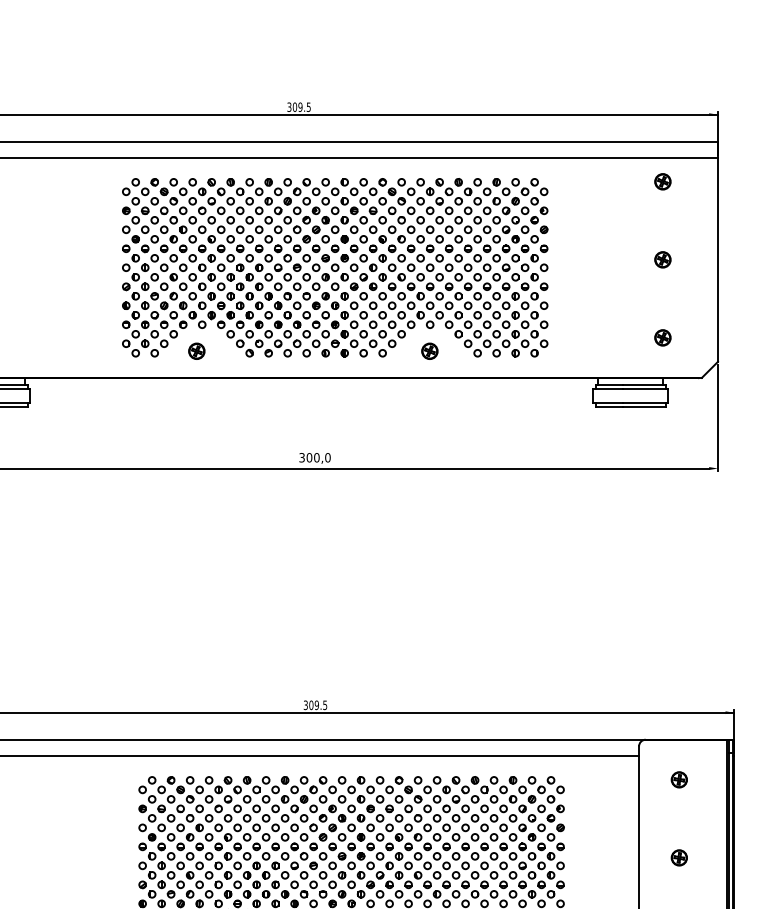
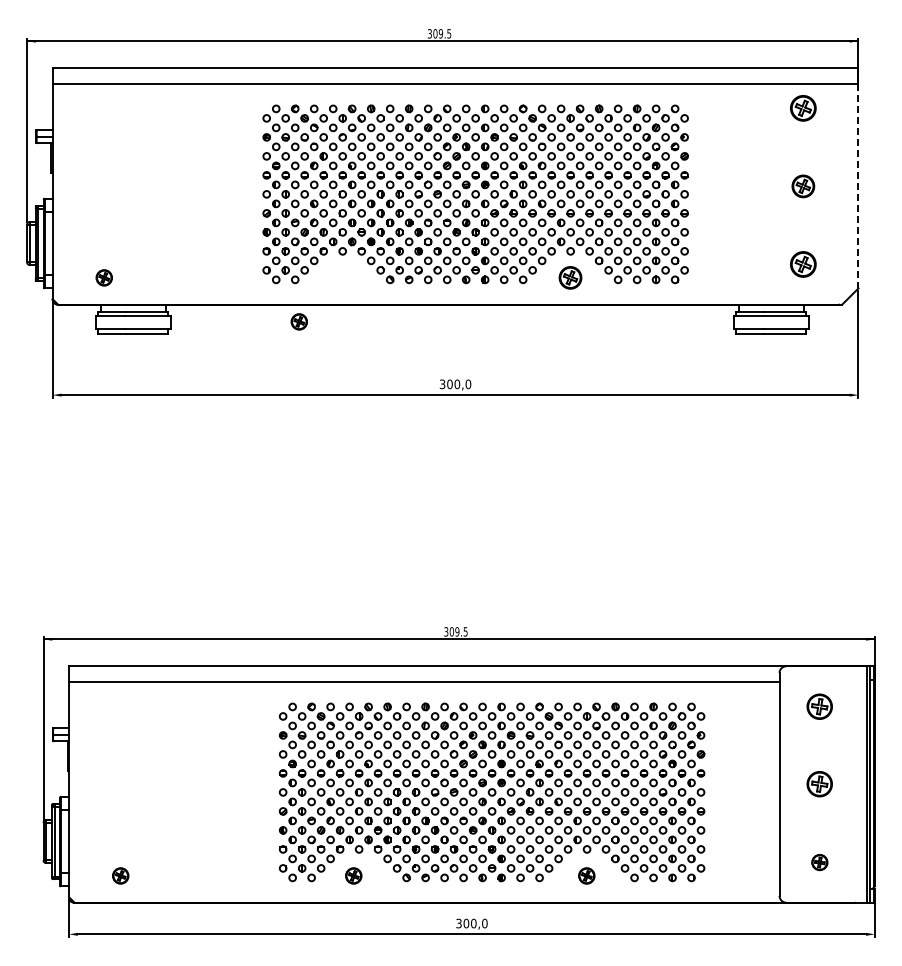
part: (663, 181) -> (803, 108), size x1.6
part: (663, 259) -> (803, 186), size x1.4
line: (718, 259) -> (858, 186), solid -> dashed
part: (663, 337) -> (803, 264), size x1.6
part: (196, 350) -> (298, 321), moved
part: (429, 350) -> (569, 277), size x1.4
part: (679, 778) -> (819, 705), size x1.6
part: (679, 857) -> (819, 784), size x1.6

